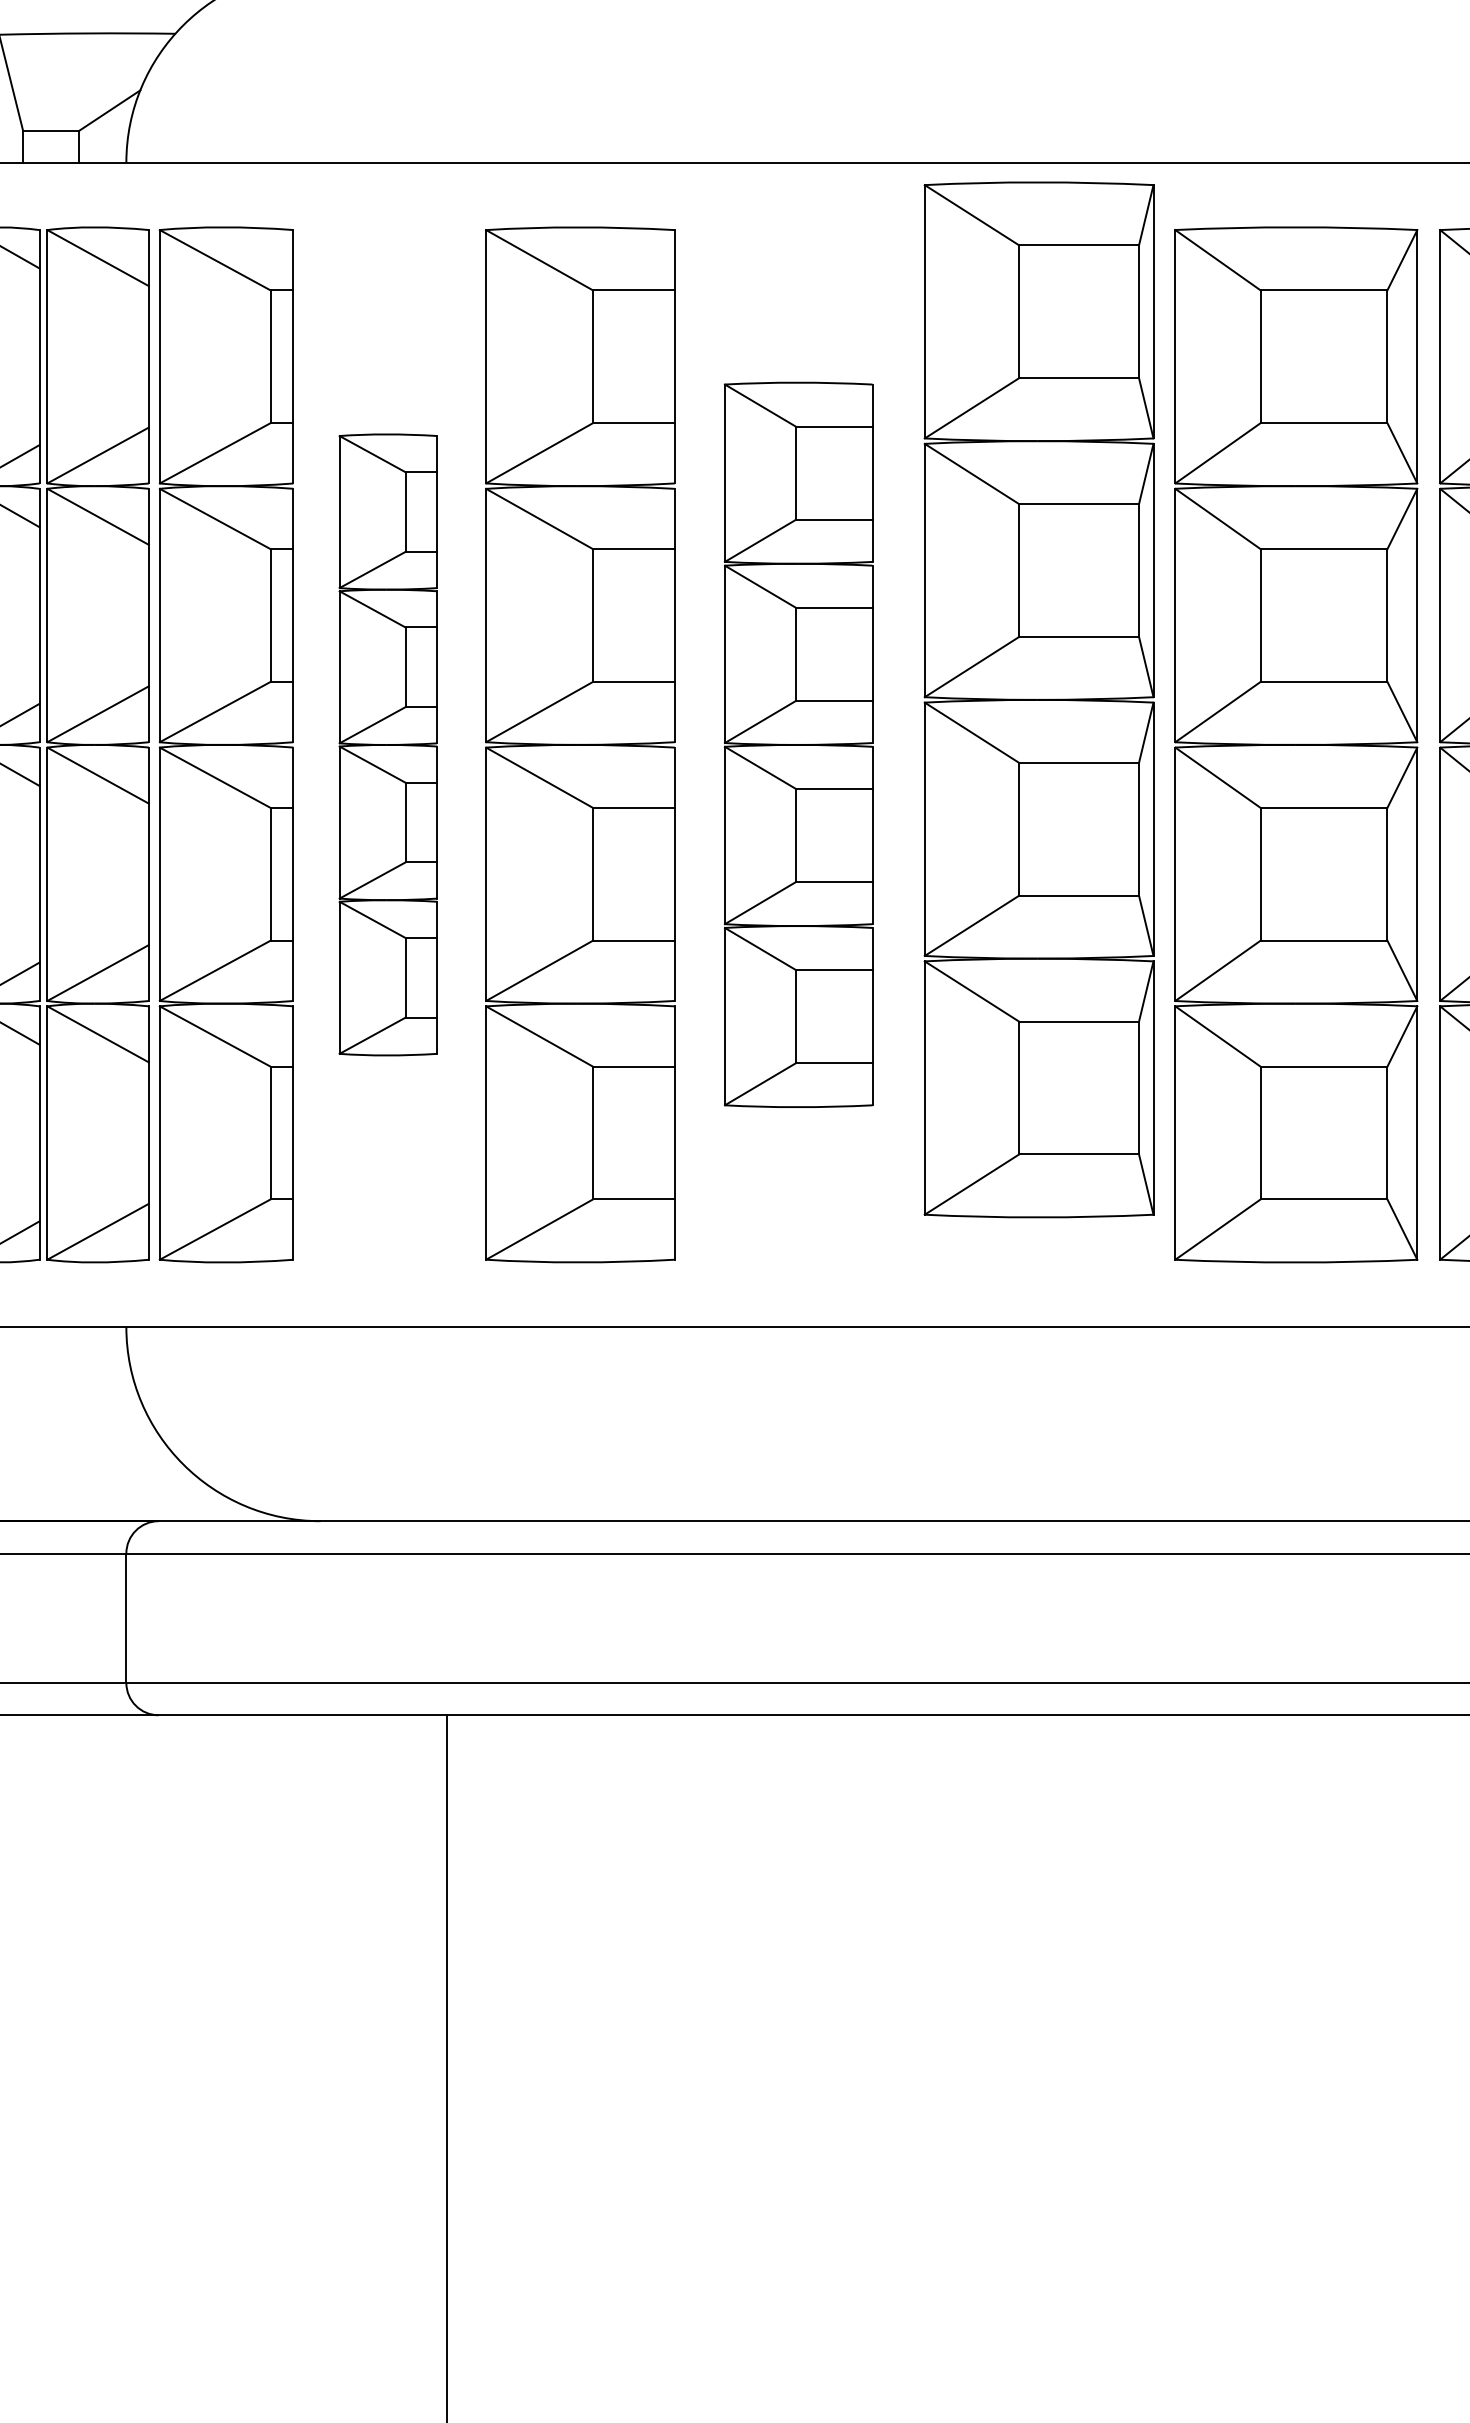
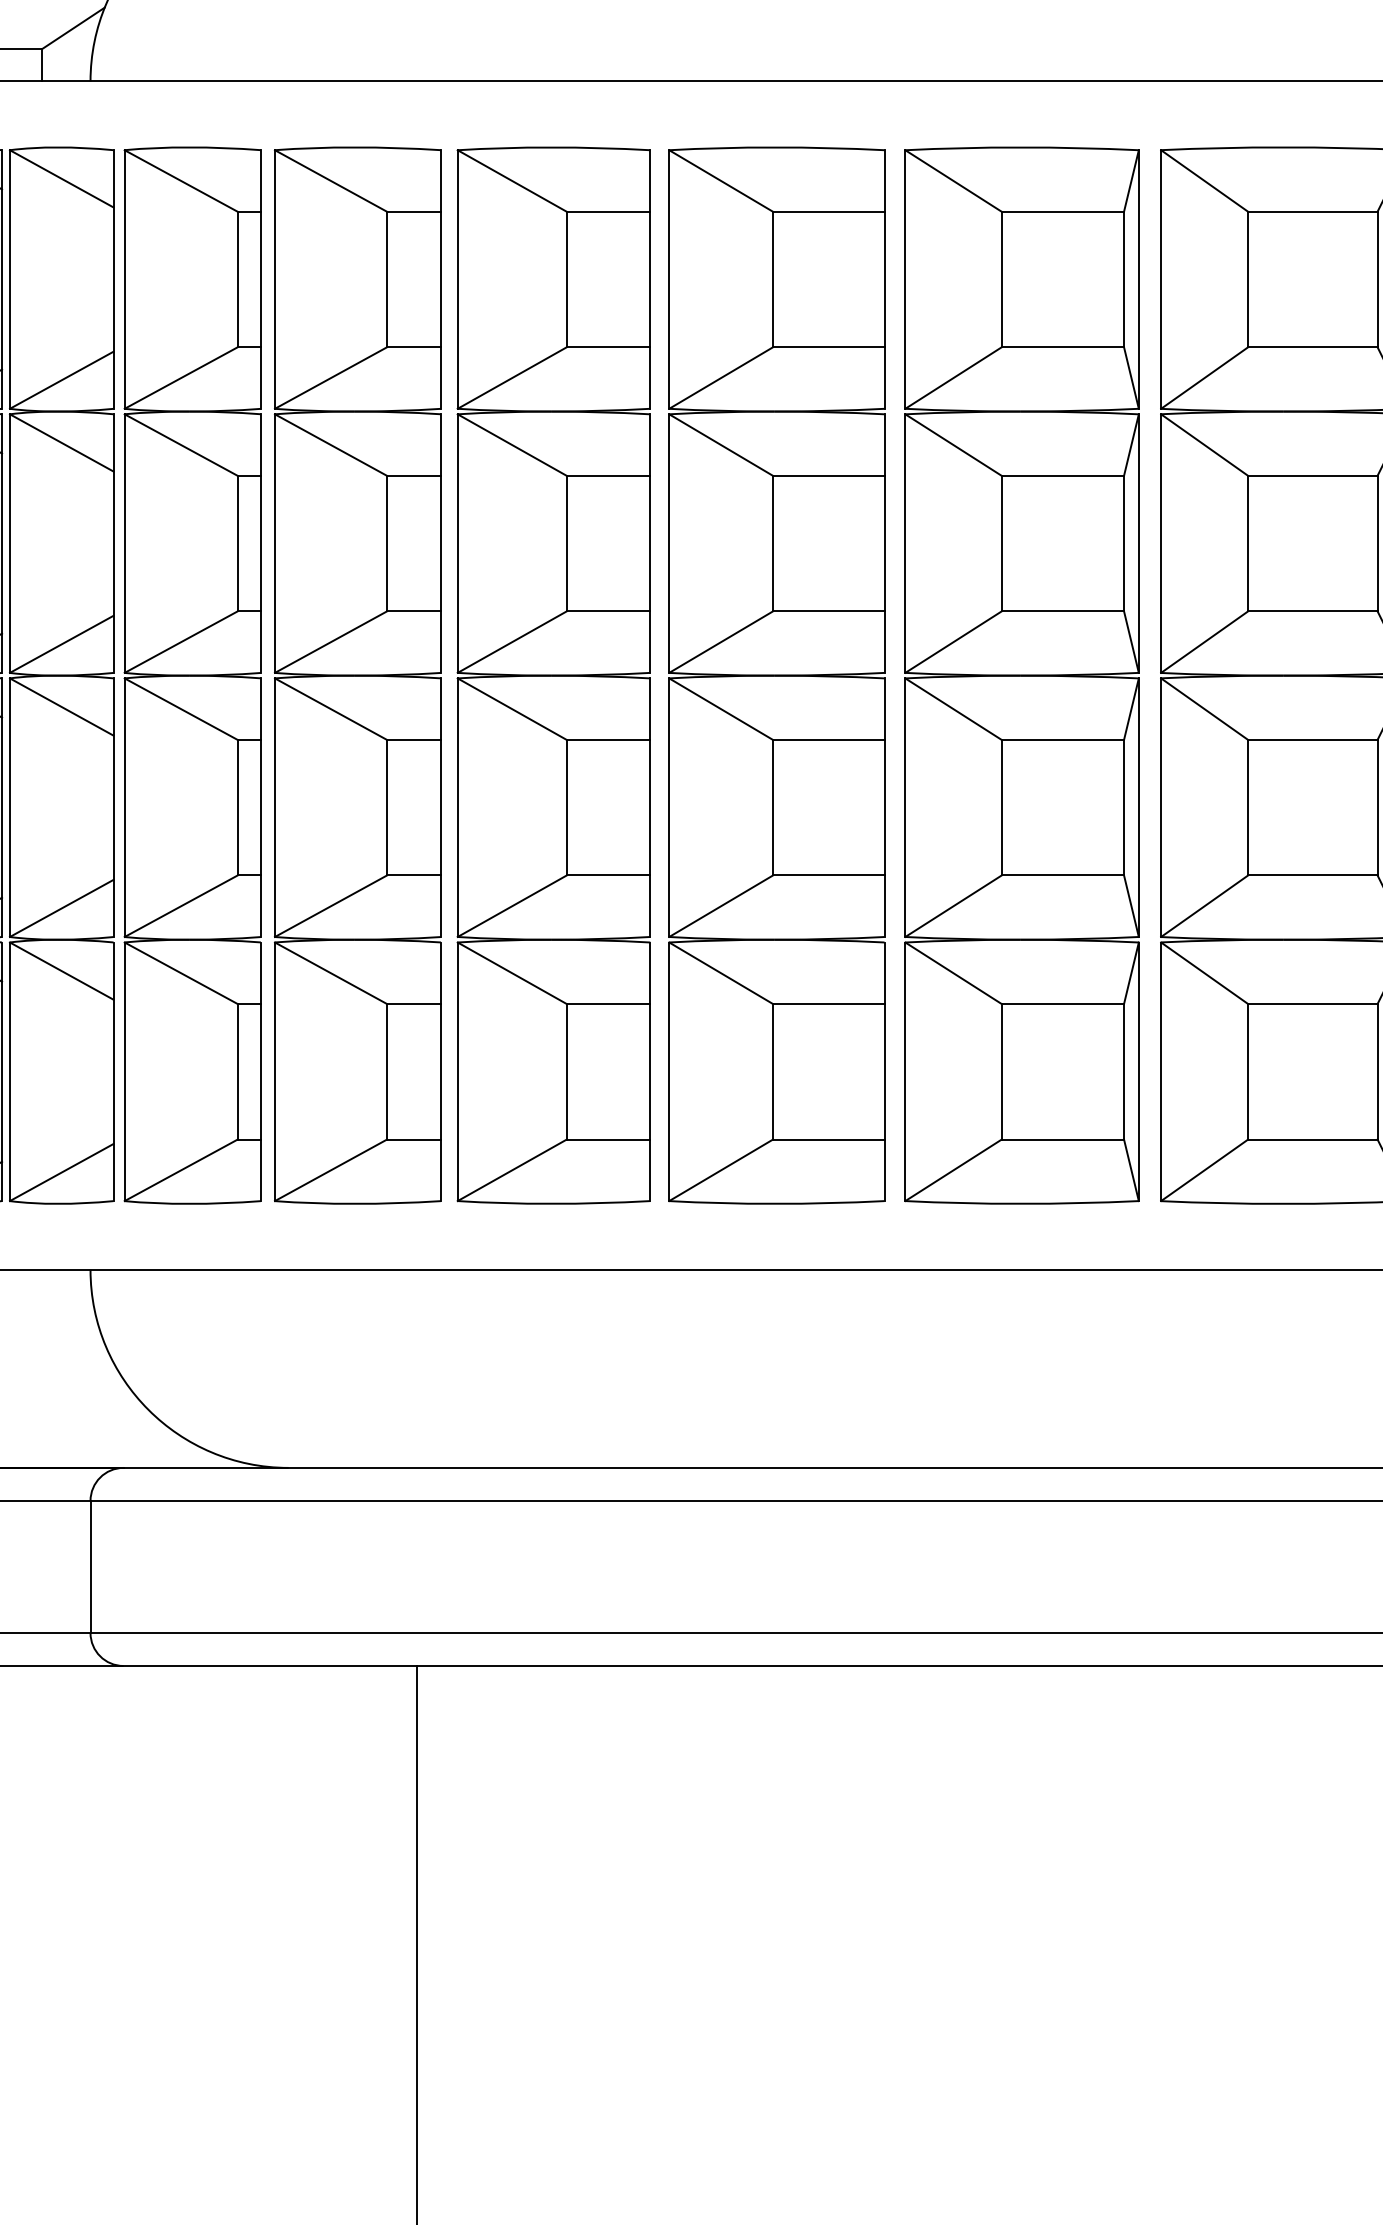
part: (1038, 699) -> (1021, 675), moved
part: (388, 744) -> (358, 675), size x1.67
part: (798, 744) -> (776, 675), size x1.43

